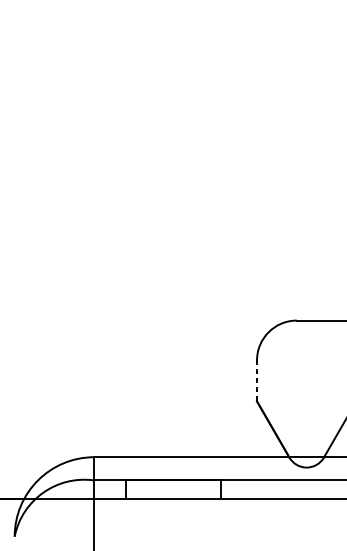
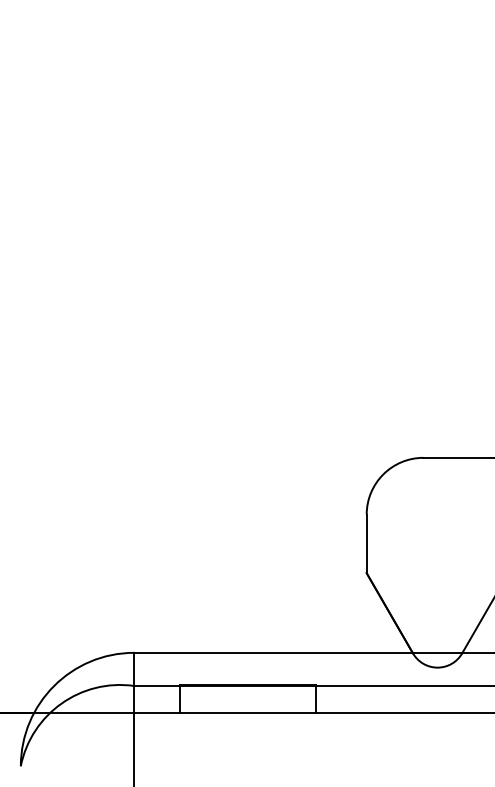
line: (256, 381) -> (366, 544), dashed -> solid

